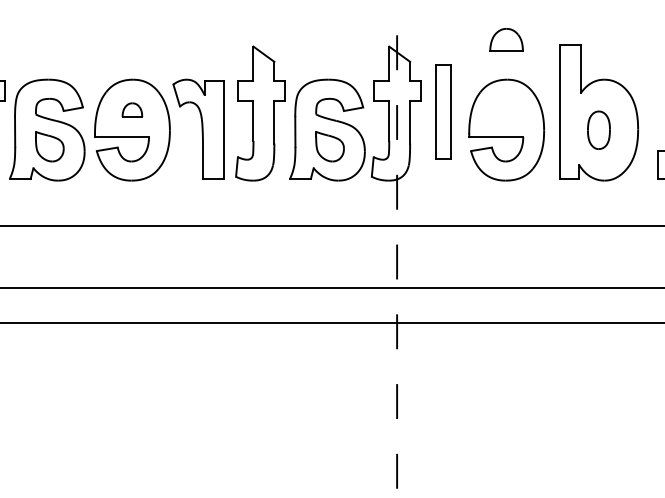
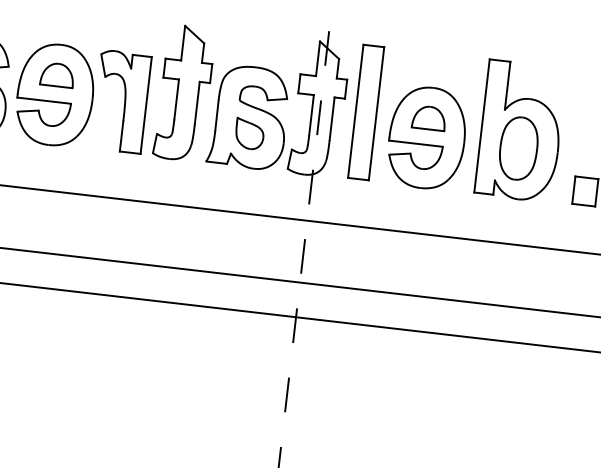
part: (506, 39) -> (429, 117), moved
part: (132, 109) -> (57, 74), size x1.67
part: (443, 111) -> (366, 112), size x1.43
part: (598, 130) -> (518, 148), size x1.67

